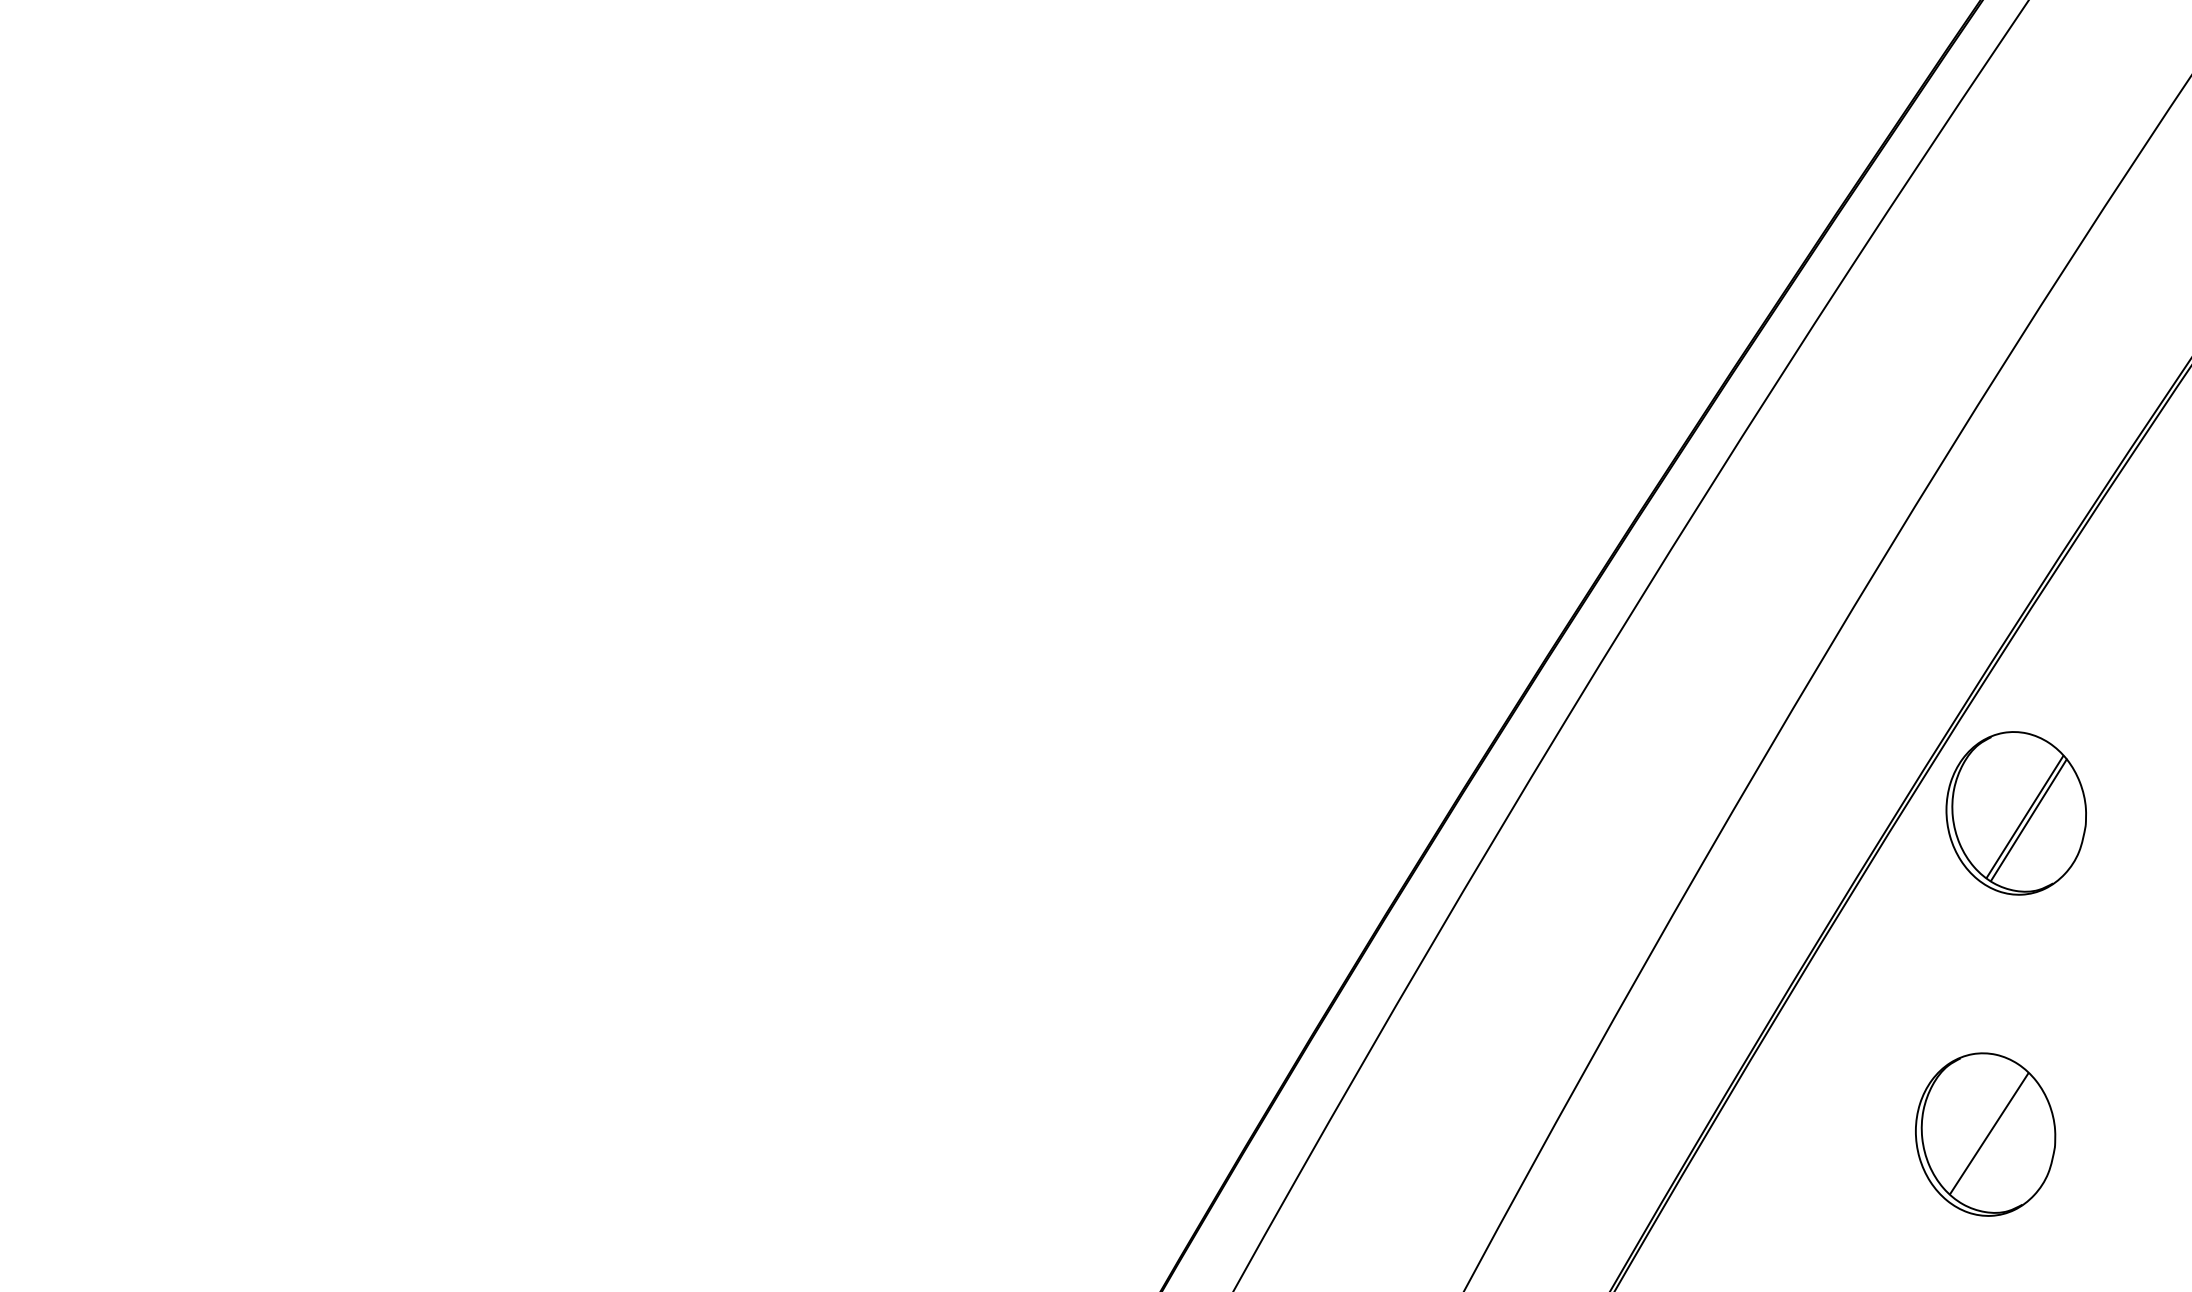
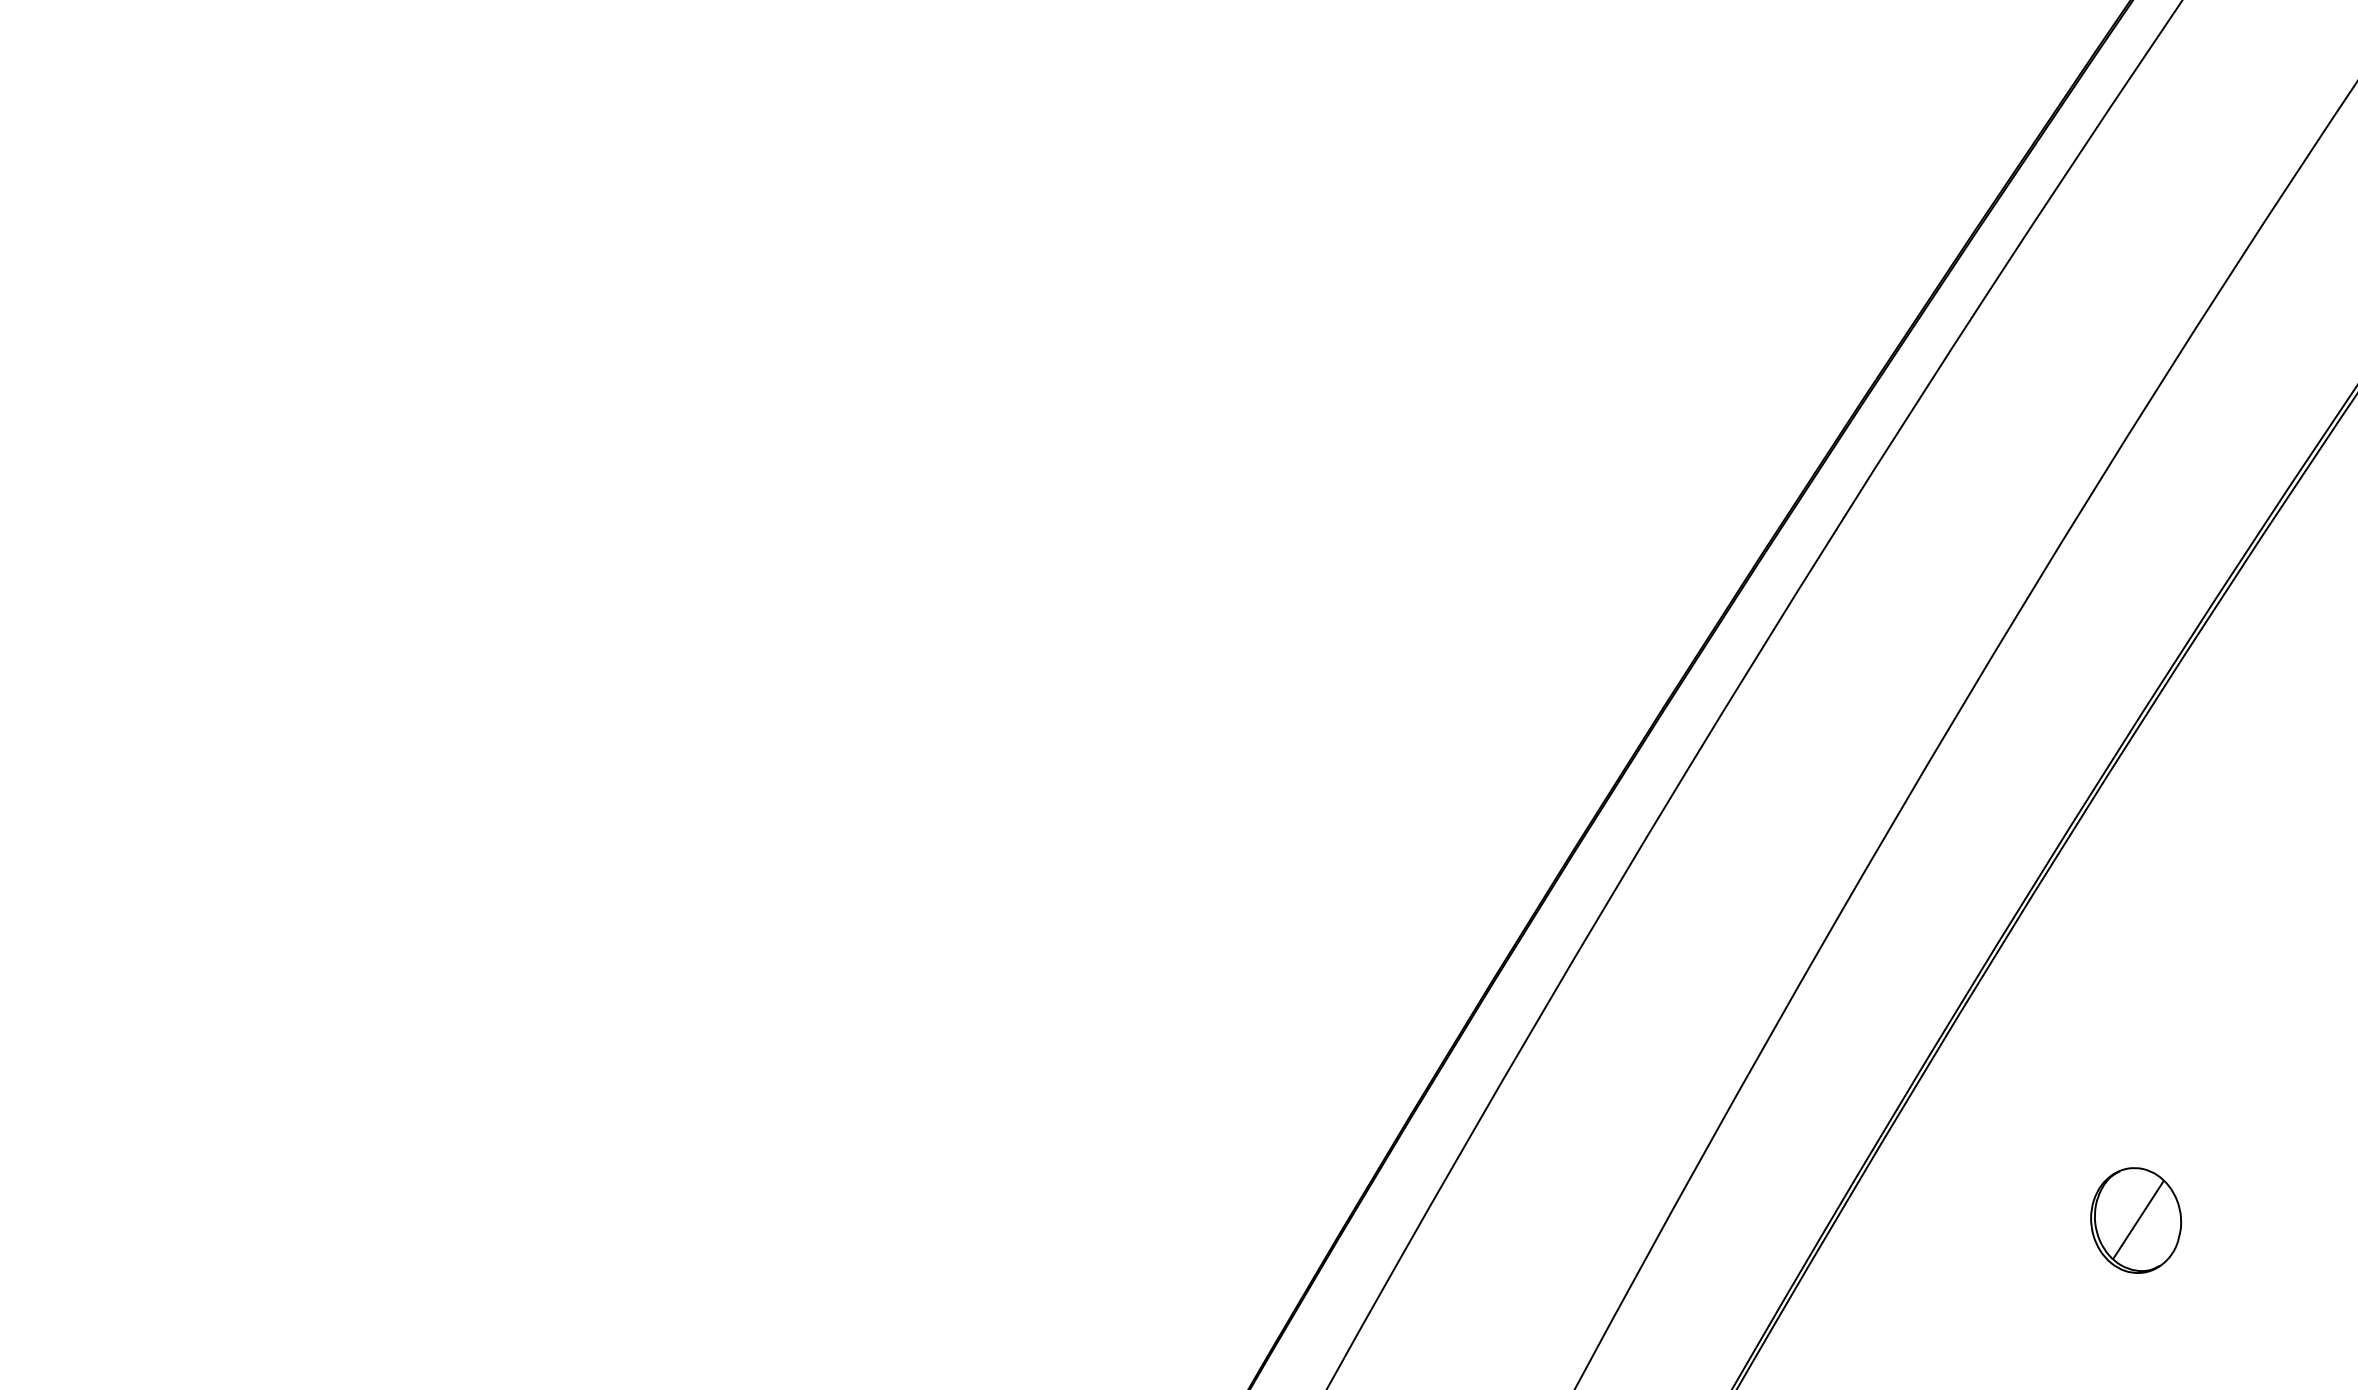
part: (2015, 813) -> (2168, 875), removed
part: (1985, 1134) -> (2135, 1220), size x0.6

